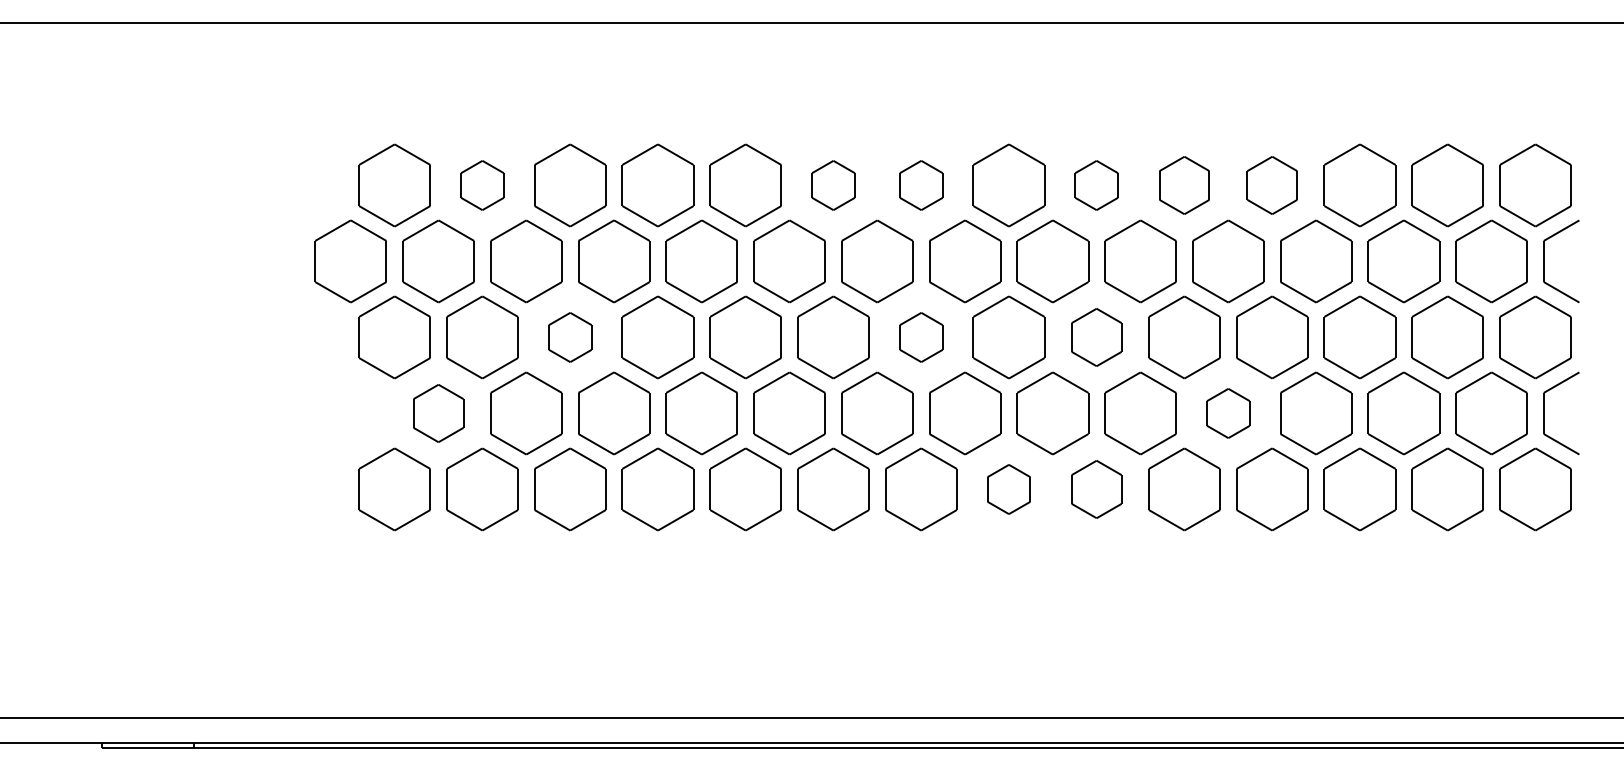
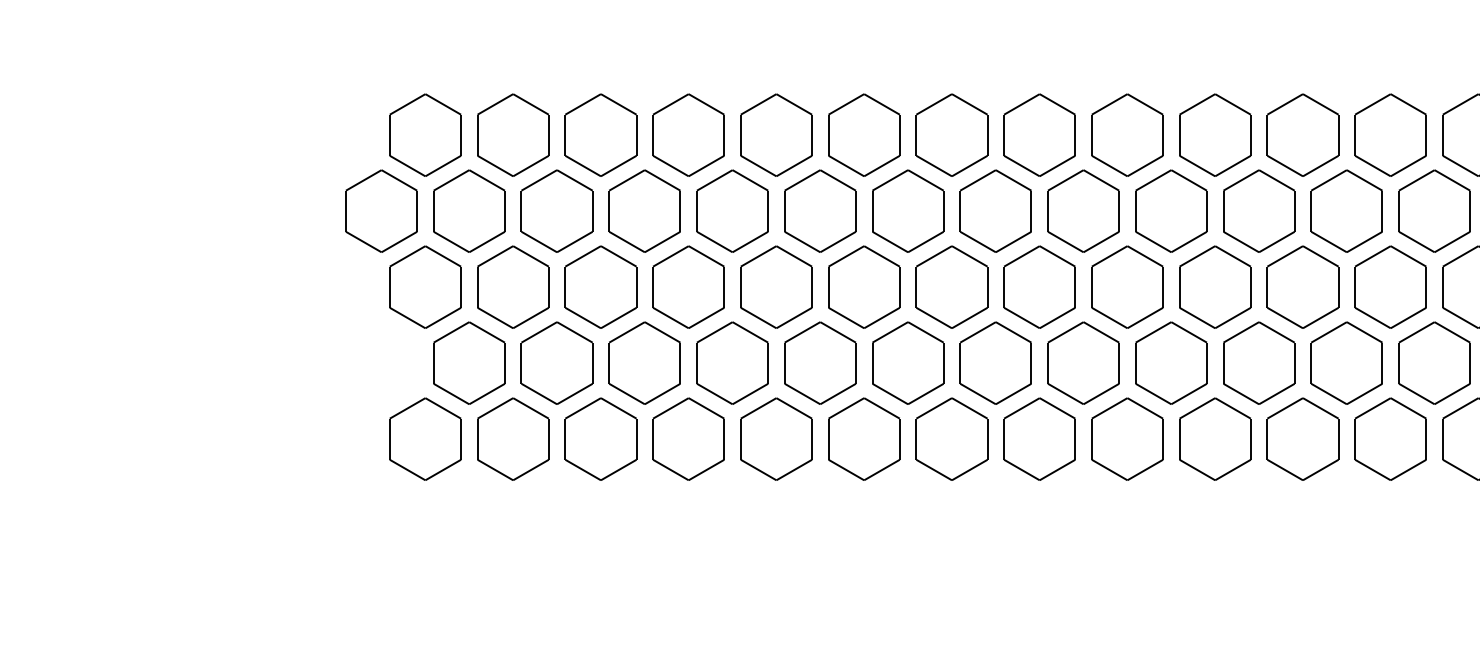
part: (482, 185) -> (513, 135), size x1.67
part: (833, 185) -> (864, 135), size x1.67
part: (921, 185) -> (952, 135), size x1.67
part: (1096, 185) -> (1127, 135), size x1.67
part: (1184, 185) -> (1215, 135), size x1.43
part: (1272, 185) -> (1303, 135), size x1.43
part: (570, 337) -> (601, 287), size x1.67
part: (921, 337) -> (952, 287), size x1.67
part: (1096, 337) -> (1127, 287), size x1.43
part: (438, 413) -> (469, 363), size x1.43
part: (1228, 413) -> (1259, 363), size x1.67
part: (1008, 489) -> (1039, 439), size x1.67
part: (1096, 489) -> (1127, 439), size x1.43

